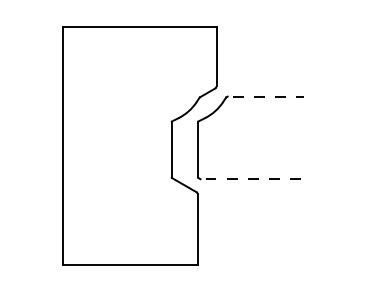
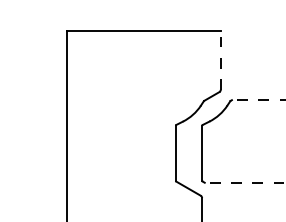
line: (216, 56) -> (220, 60), solid -> dashed

